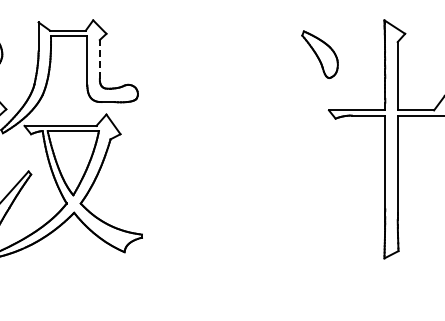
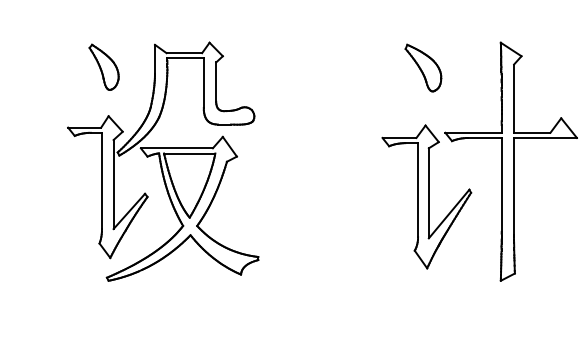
part: (320, 54) -> (423, 67), moved
line: (100, 60) -> (216, 82), dashed -> solid
part: (310, 174) -> (426, 196), added

